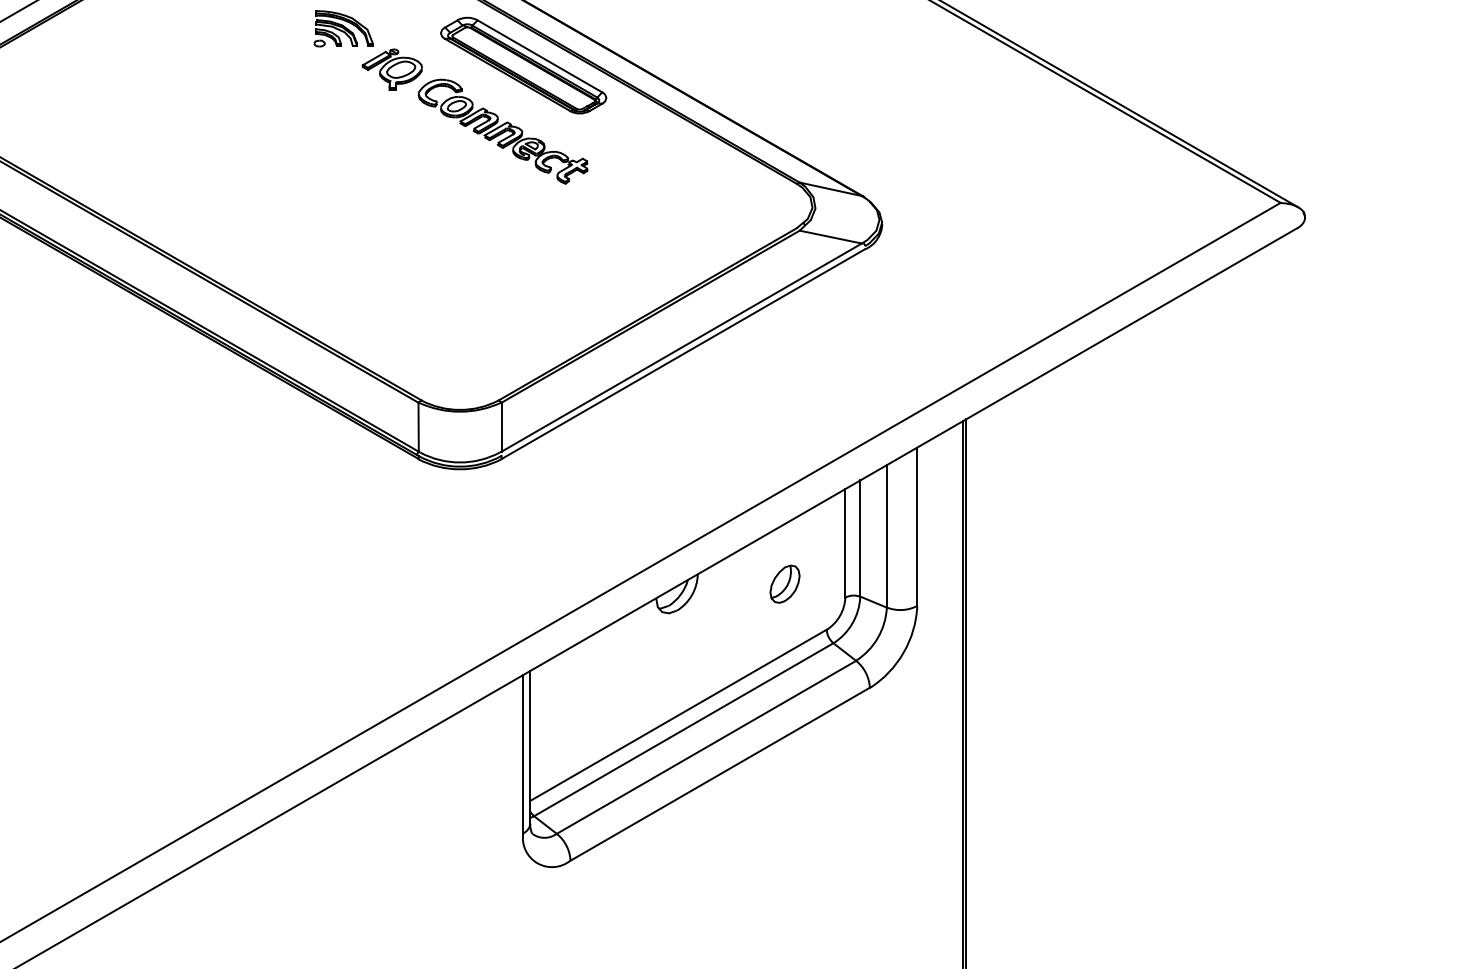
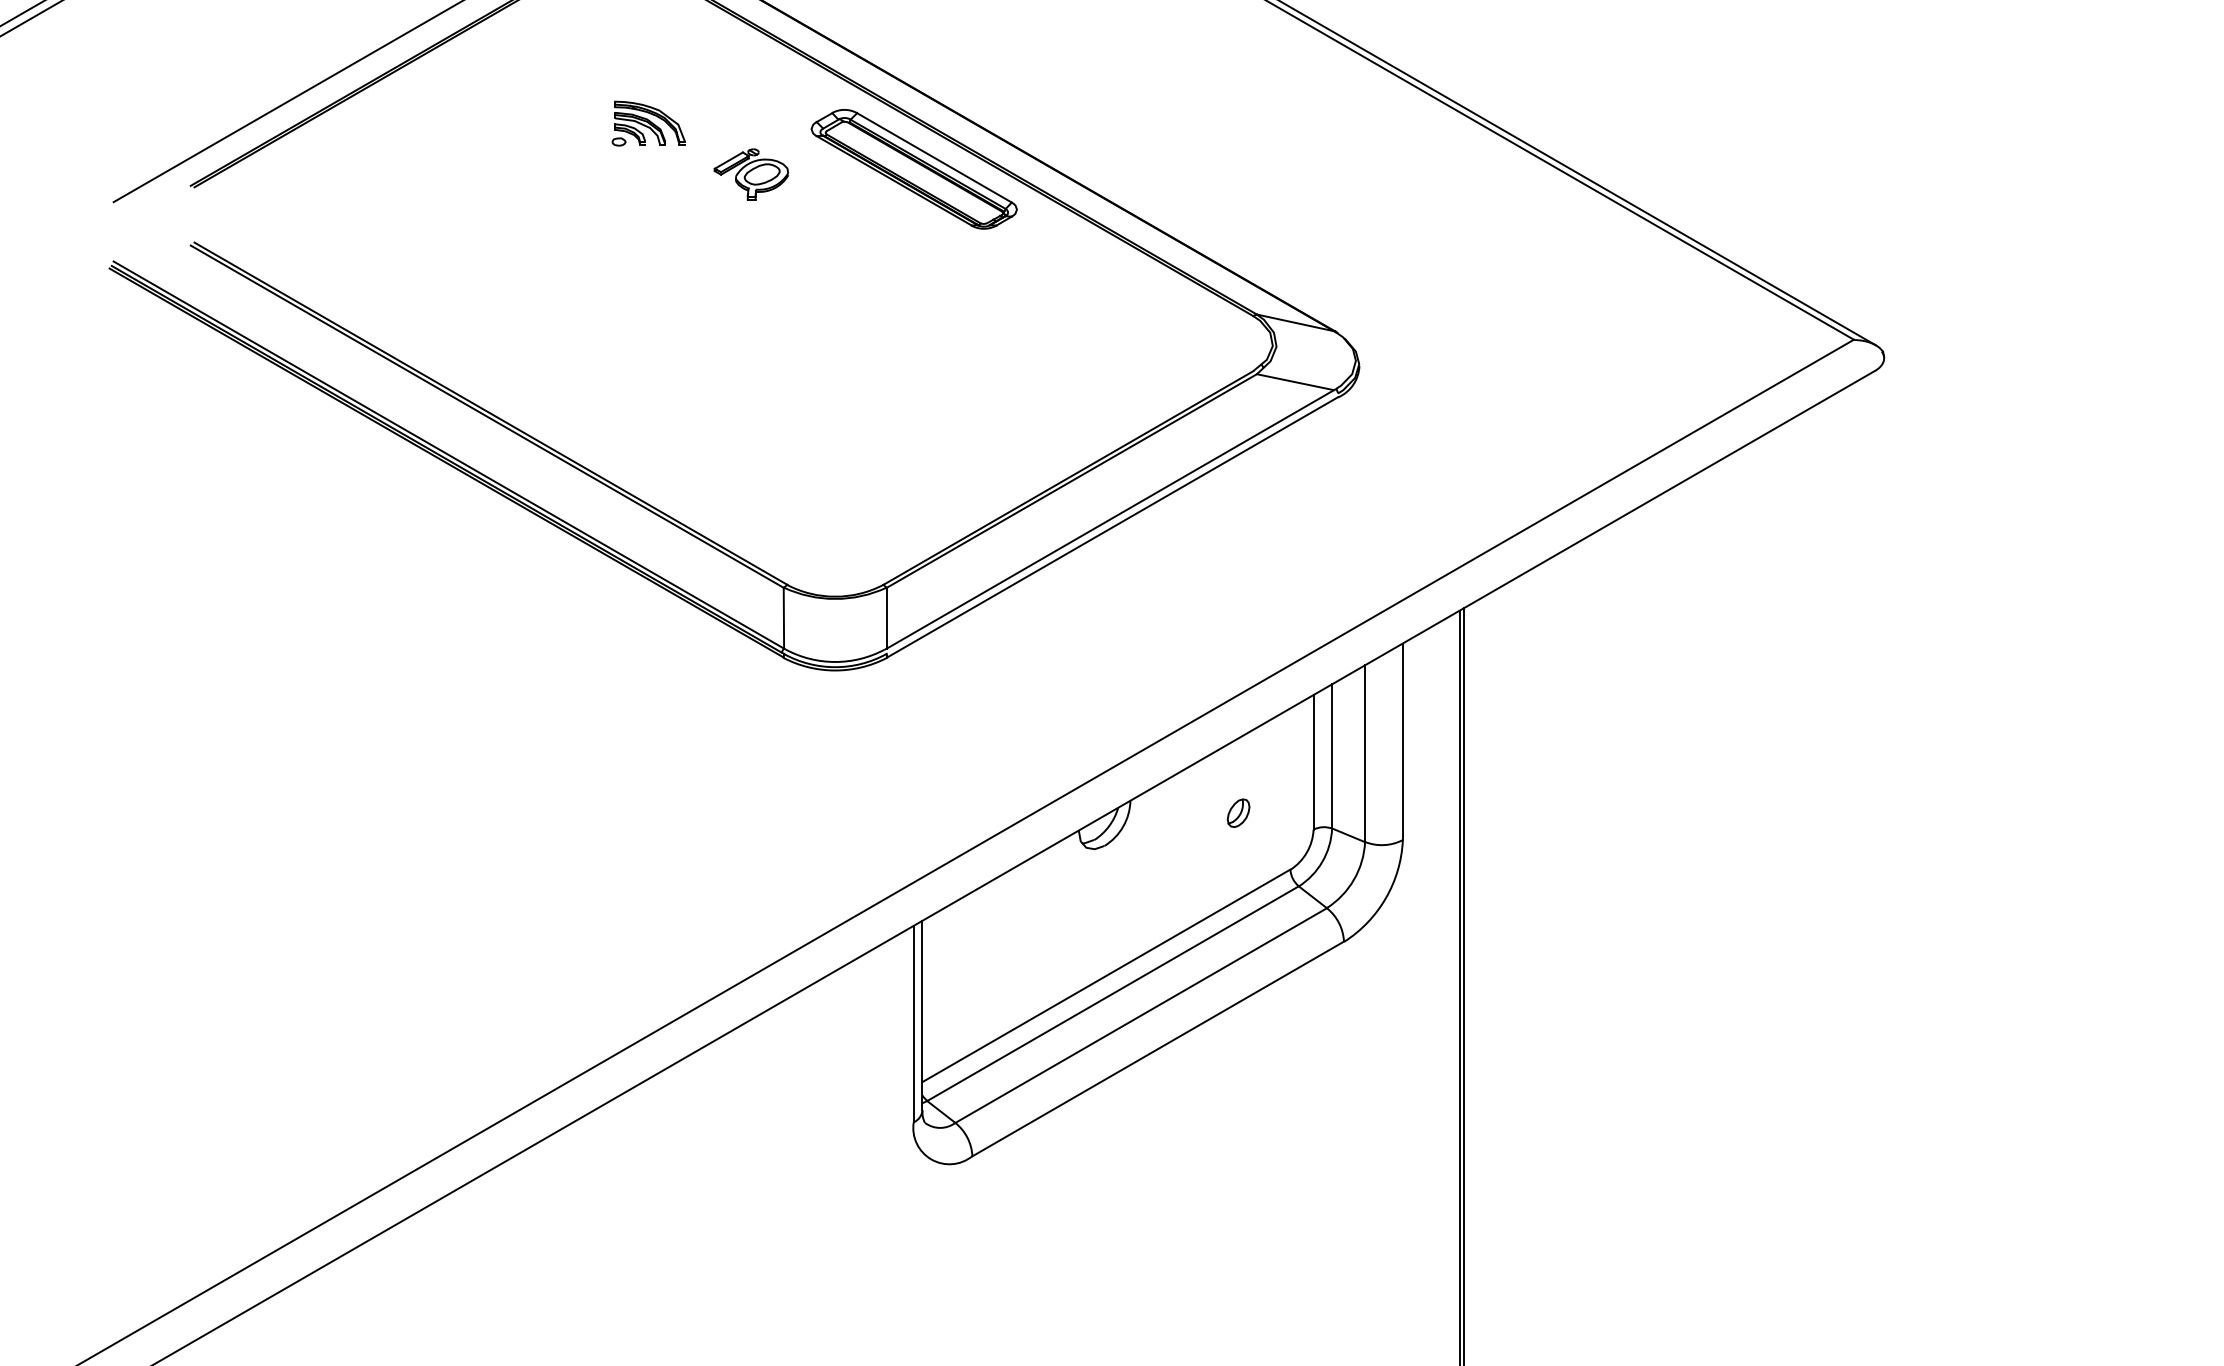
part: (343, 28) -> (648, 123), moved
part: (502, 131) -> (888, 251), removed
part: (784, 584) -> (1238, 813), size x0.6

